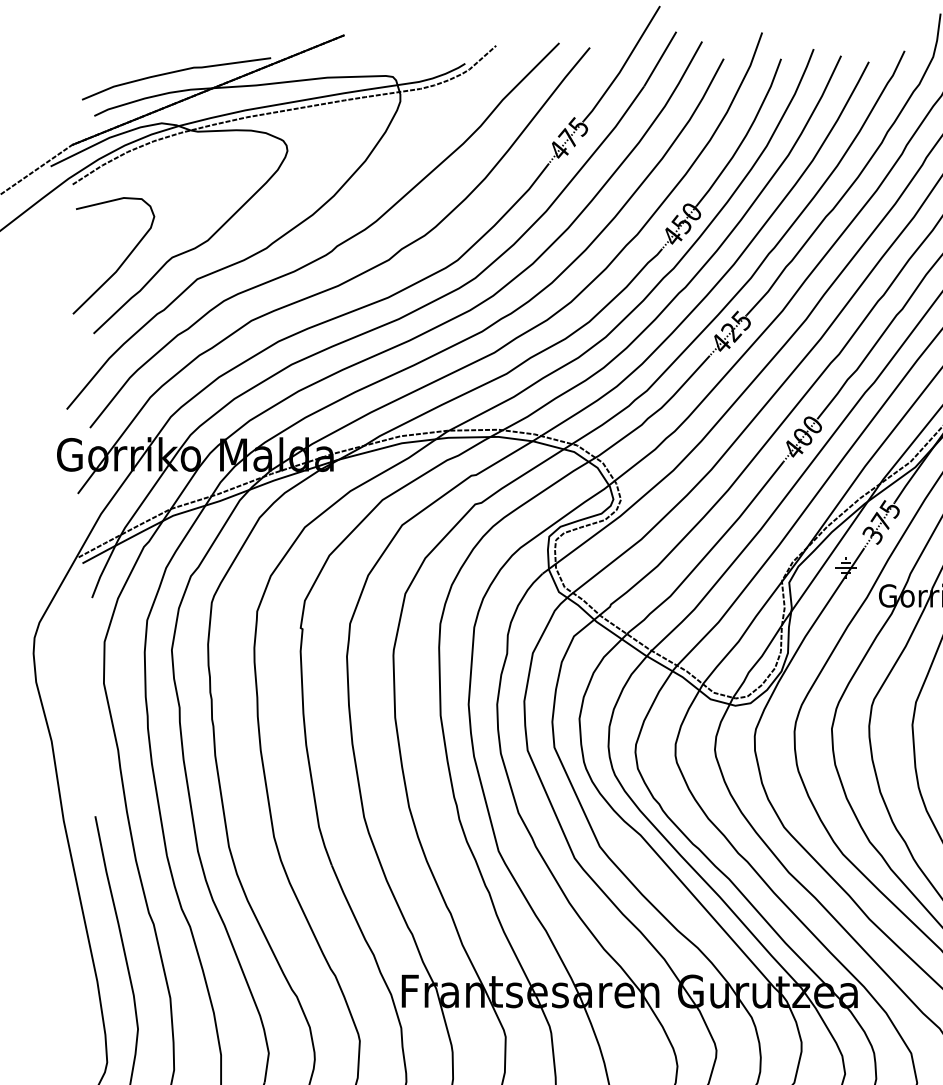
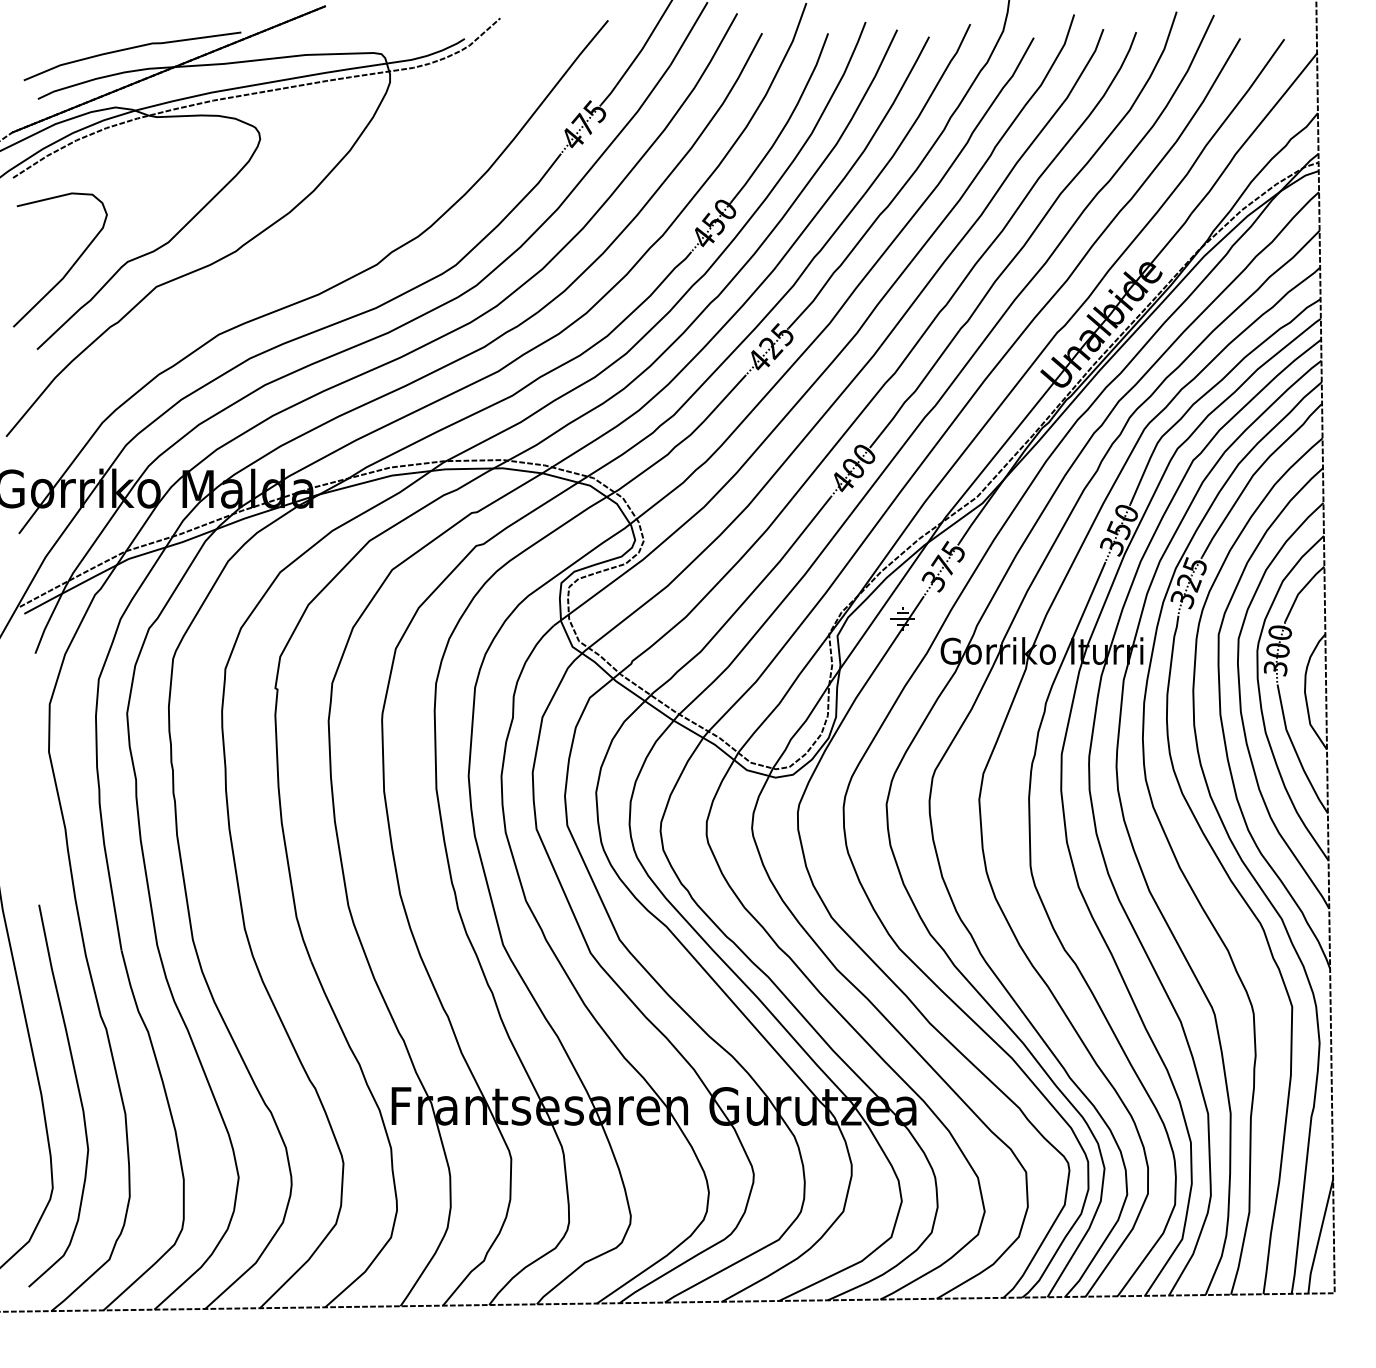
curve: (335, 246) -> (315, 249), removed

